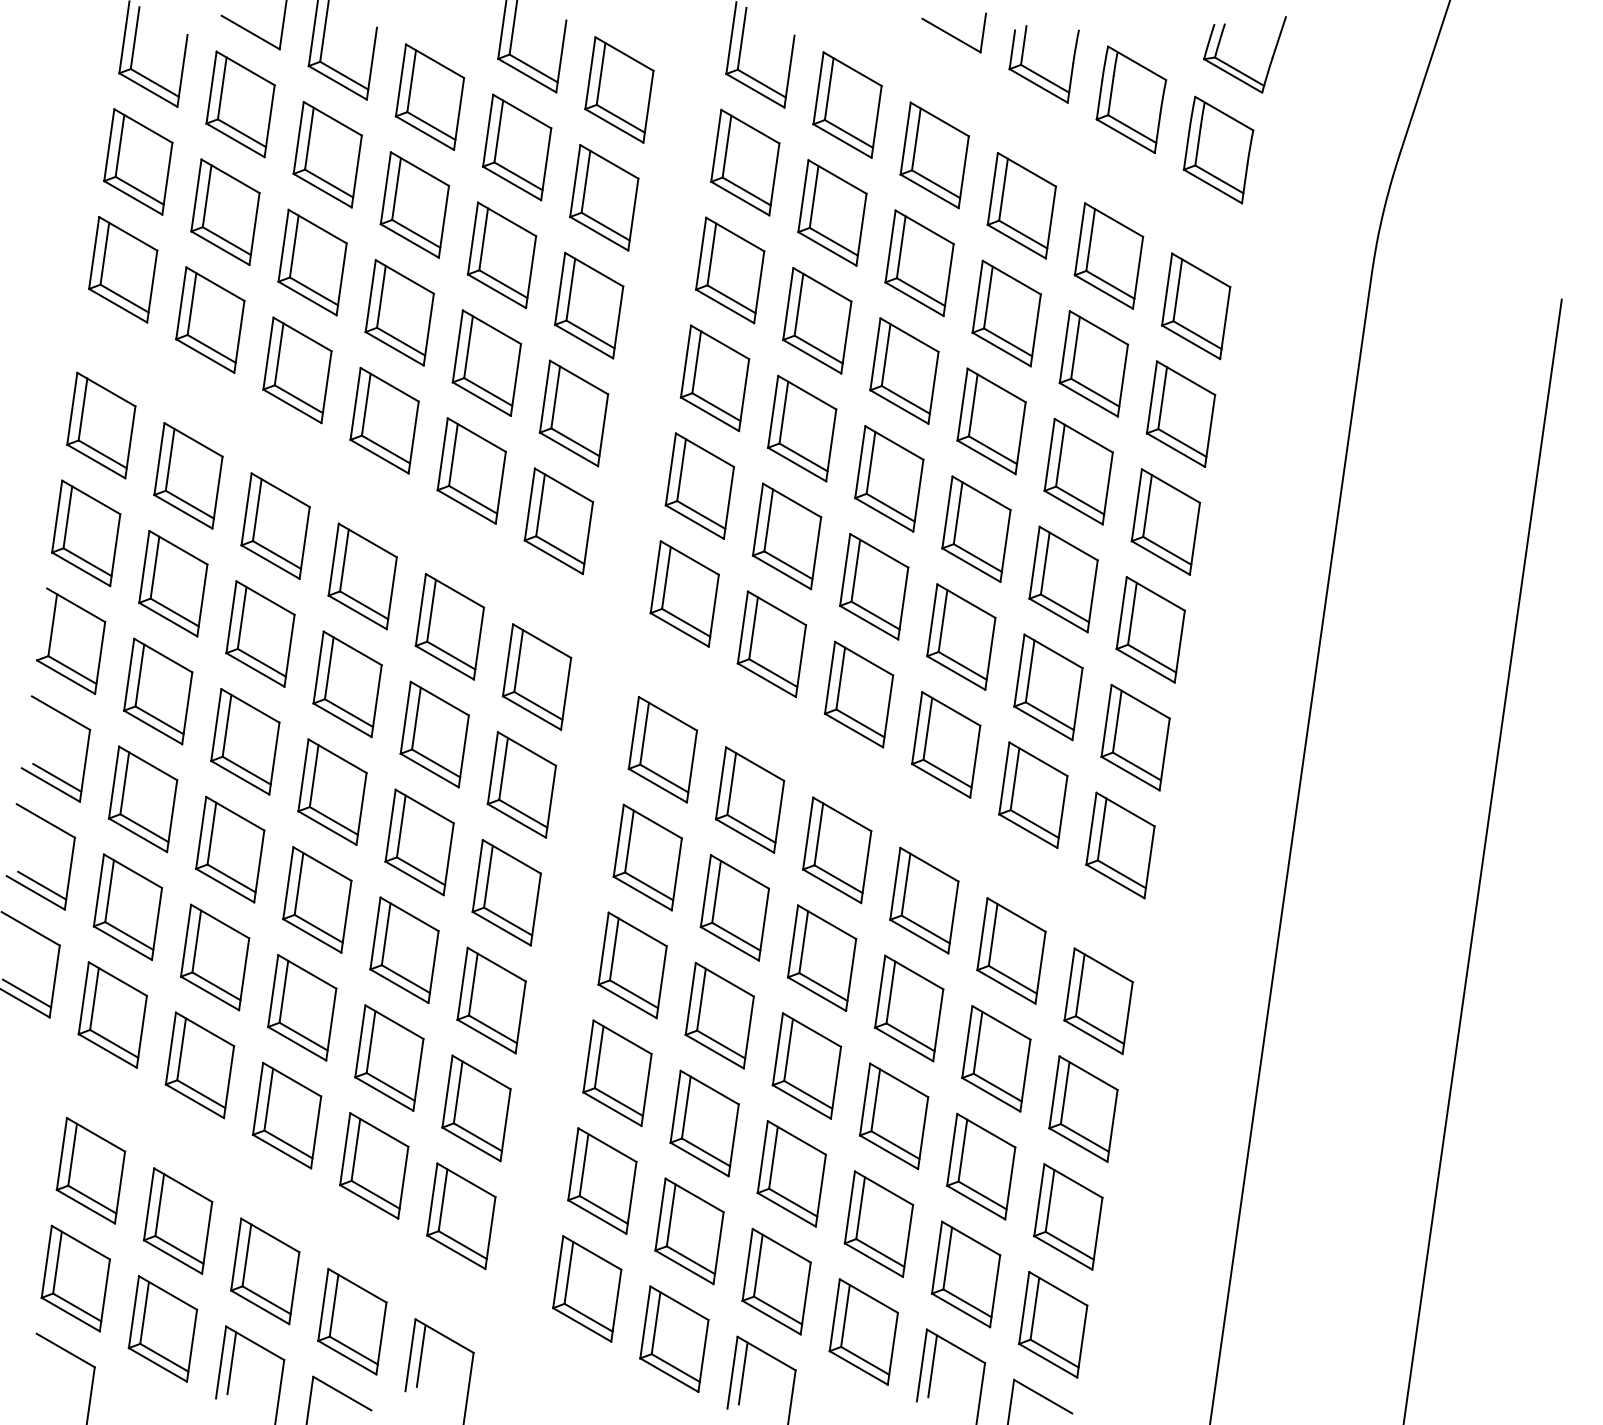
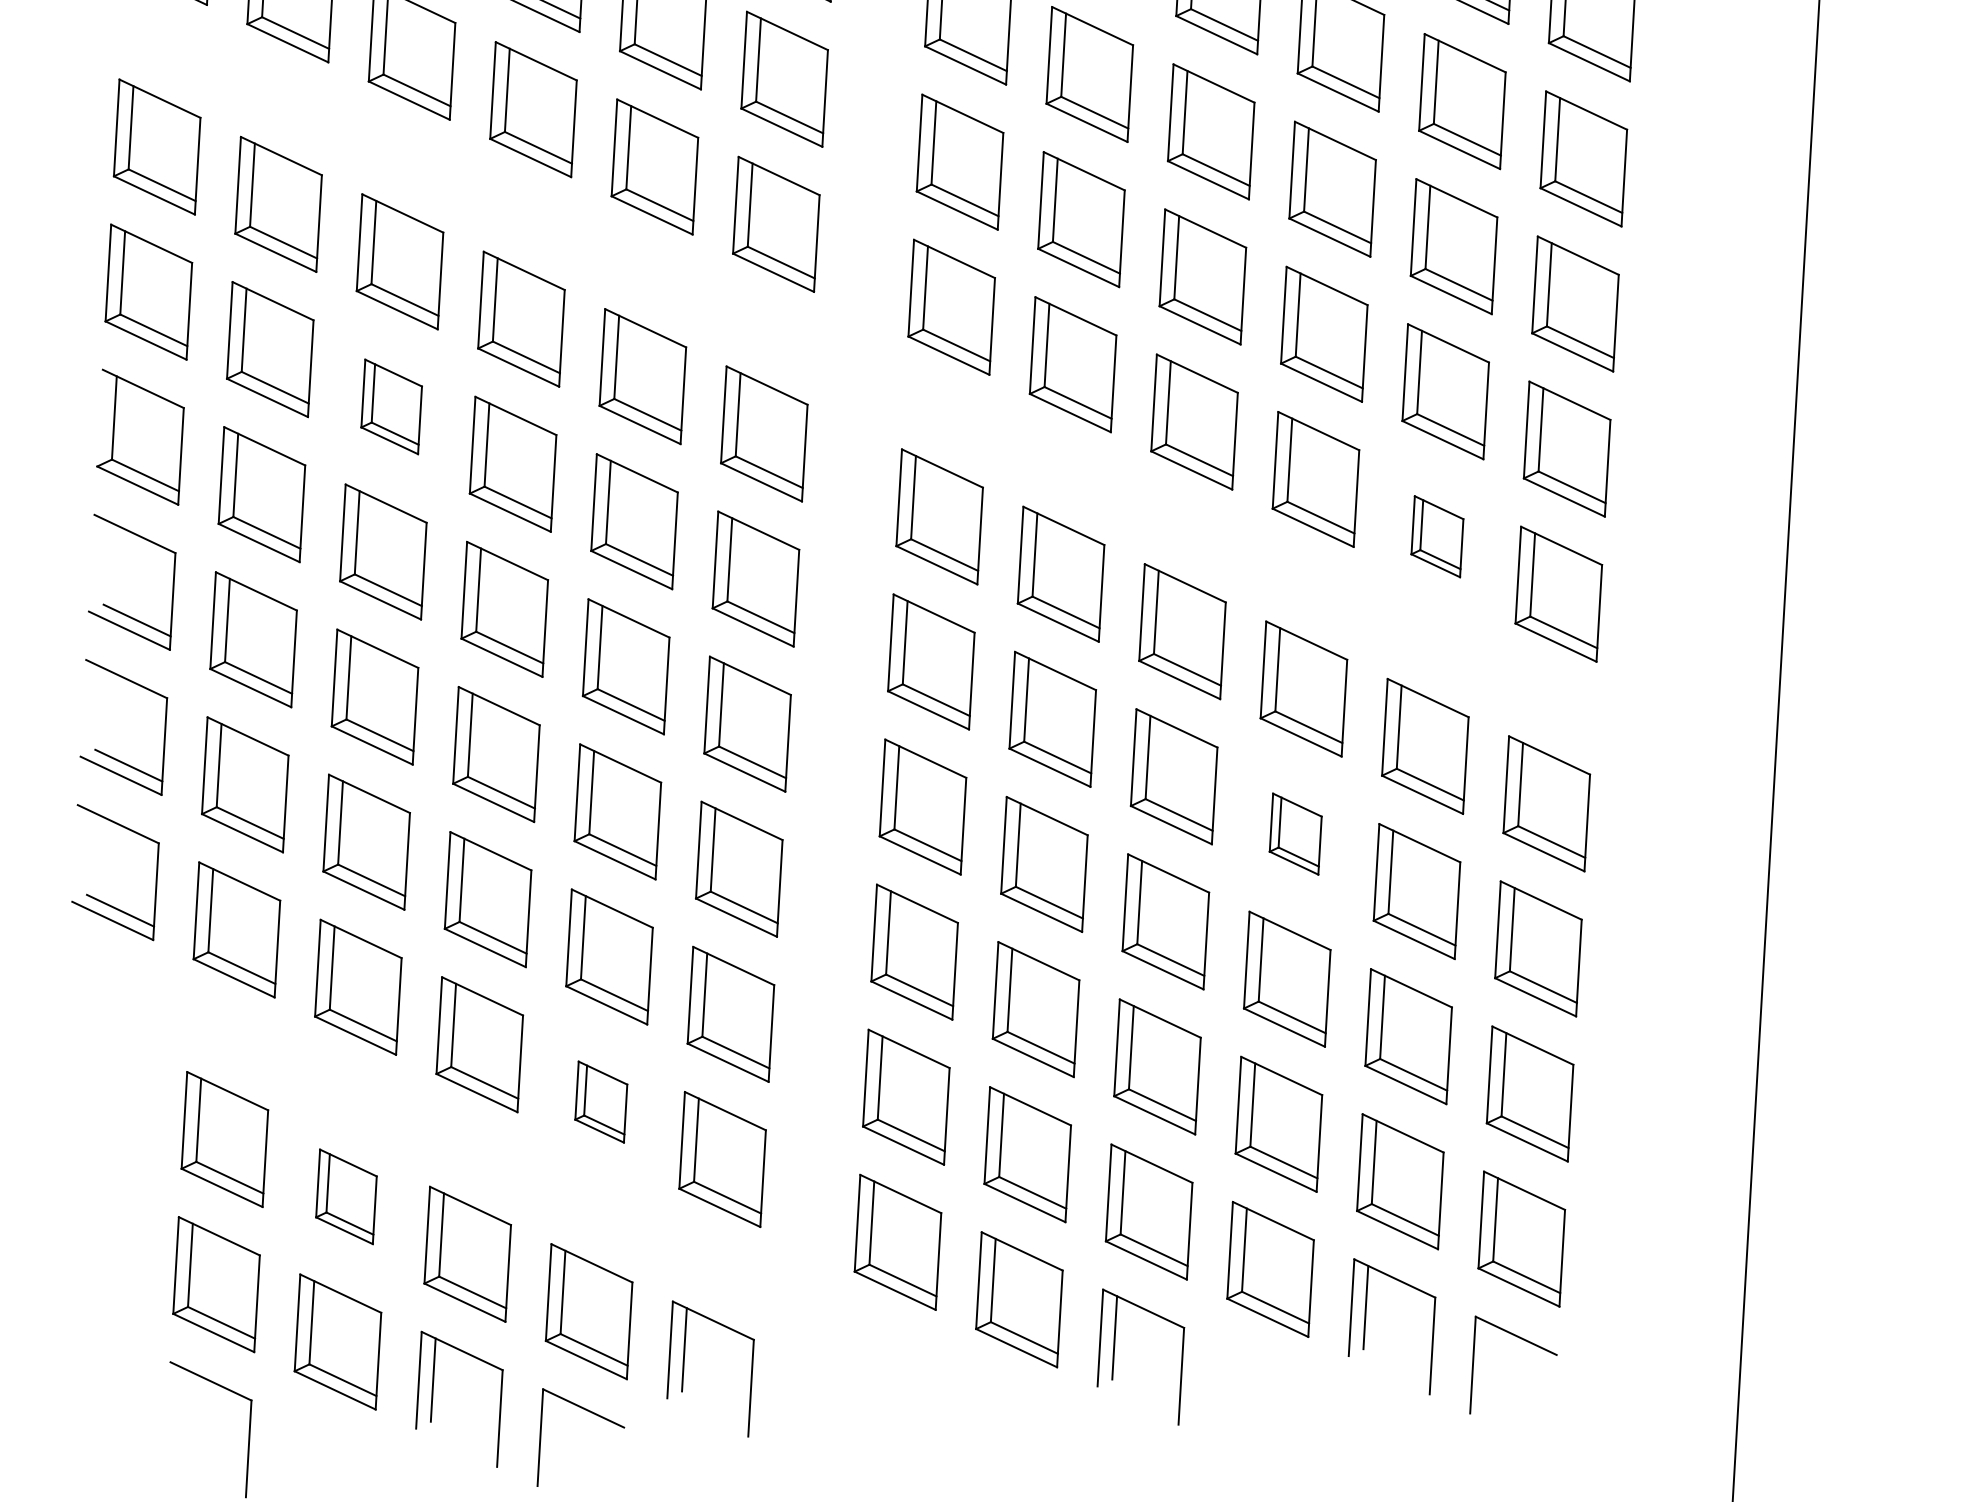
part: (260, 633) -> (391, 406), size x0.7
part: (1033, 794) -> (1437, 535), size x0.6
part: (909, 1008) -> (1295, 834), size x0.6
part: (374, 1165) -> (601, 1101), size x0.6
part: (178, 1220) -> (346, 1196), size x0.7

